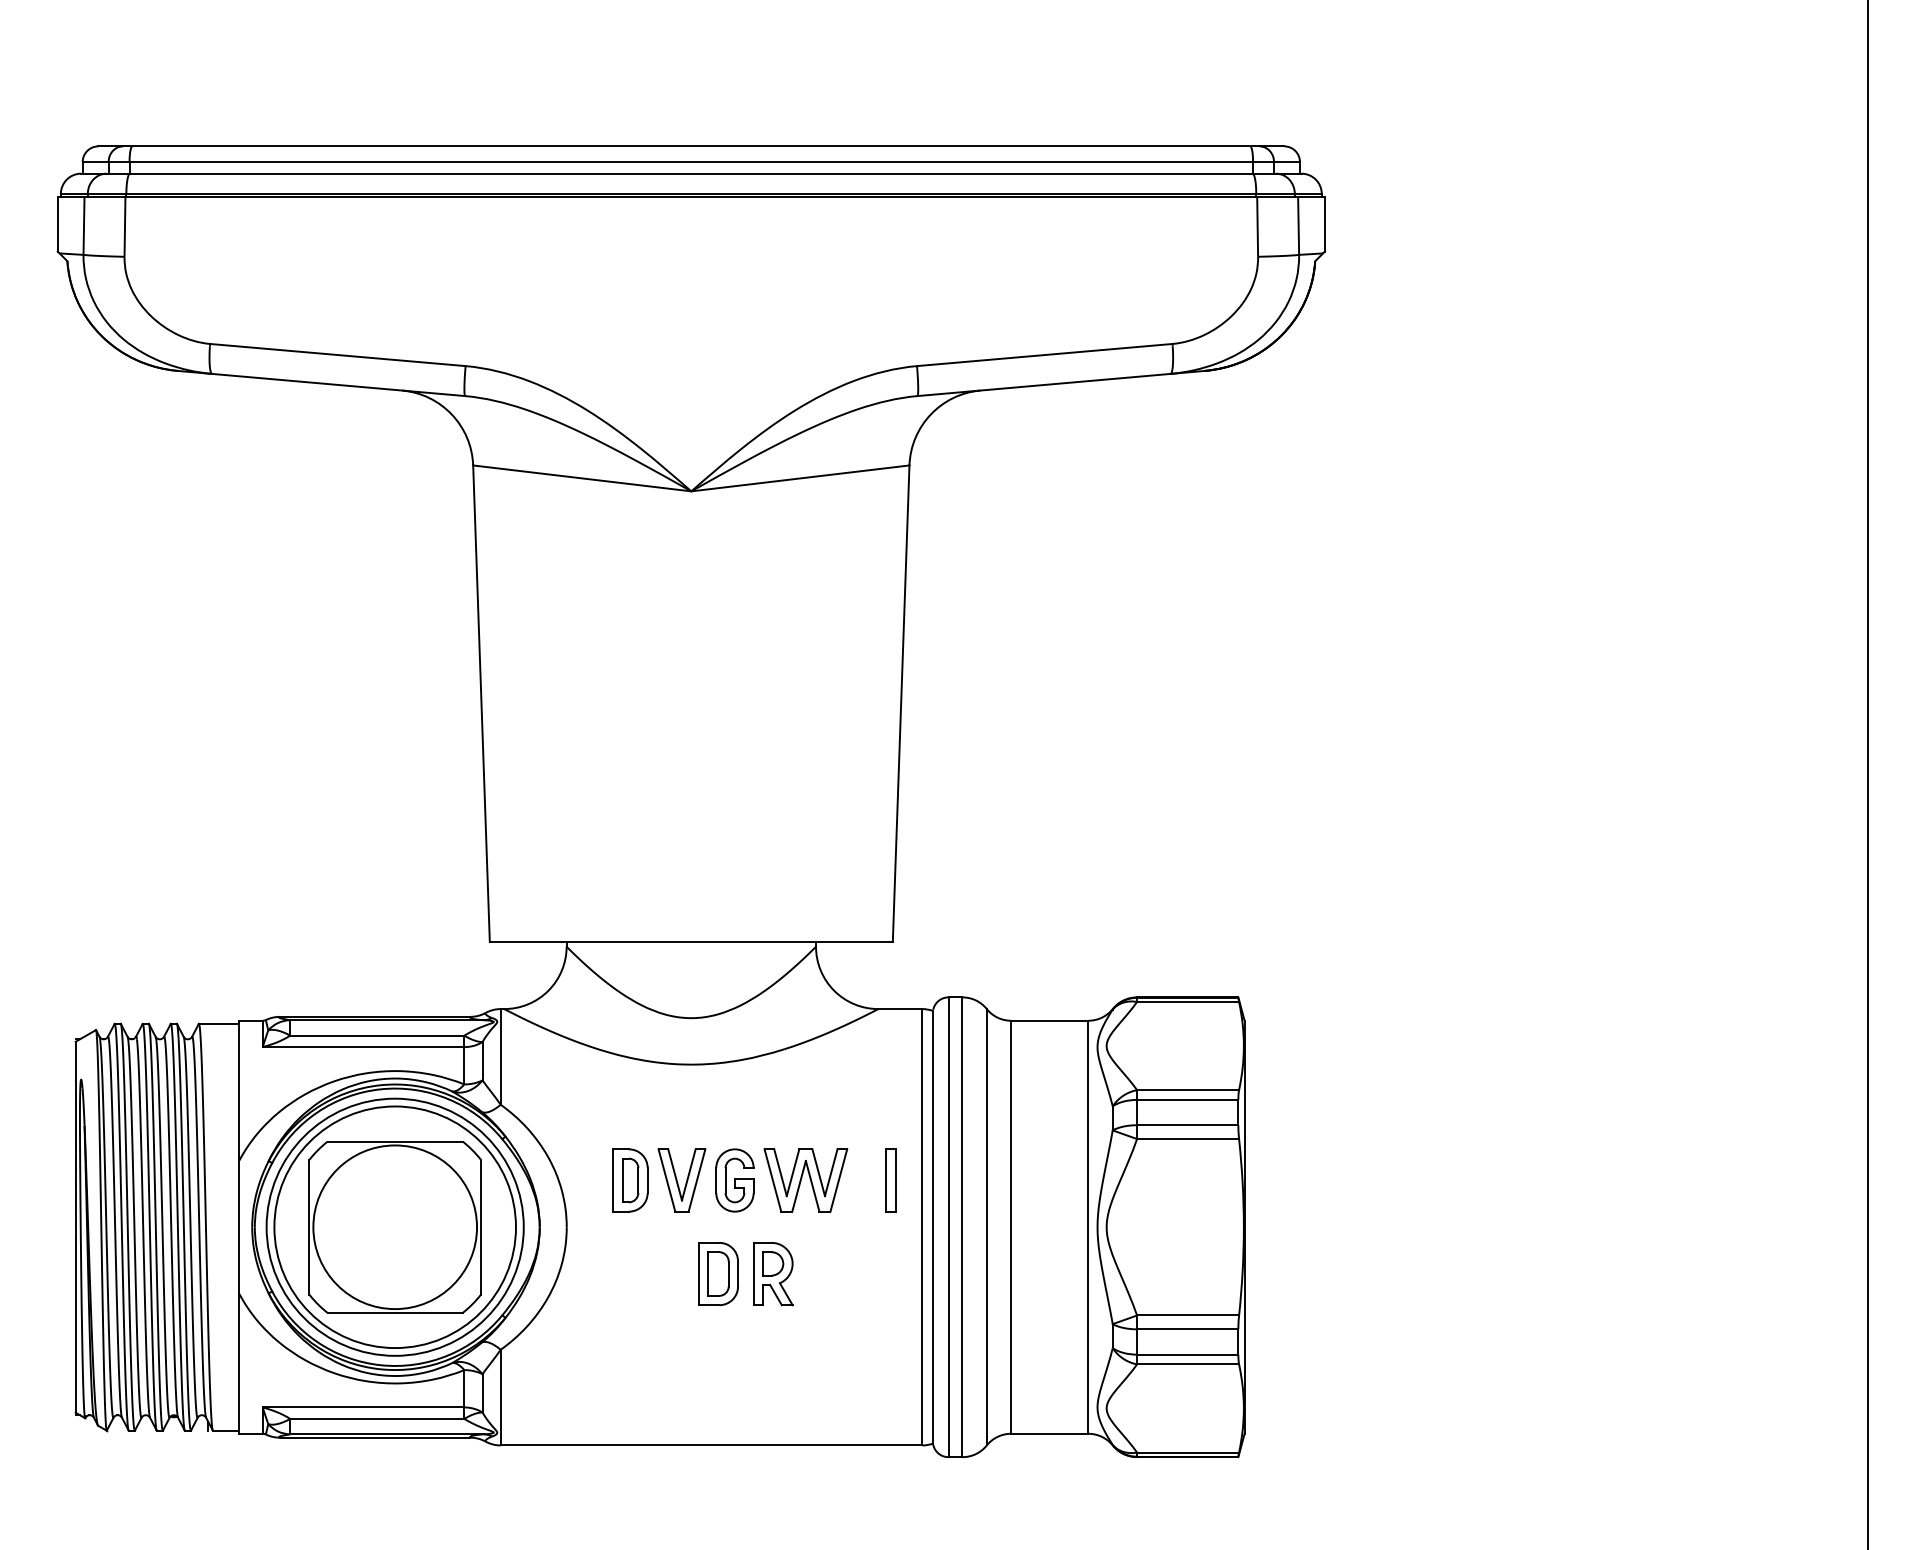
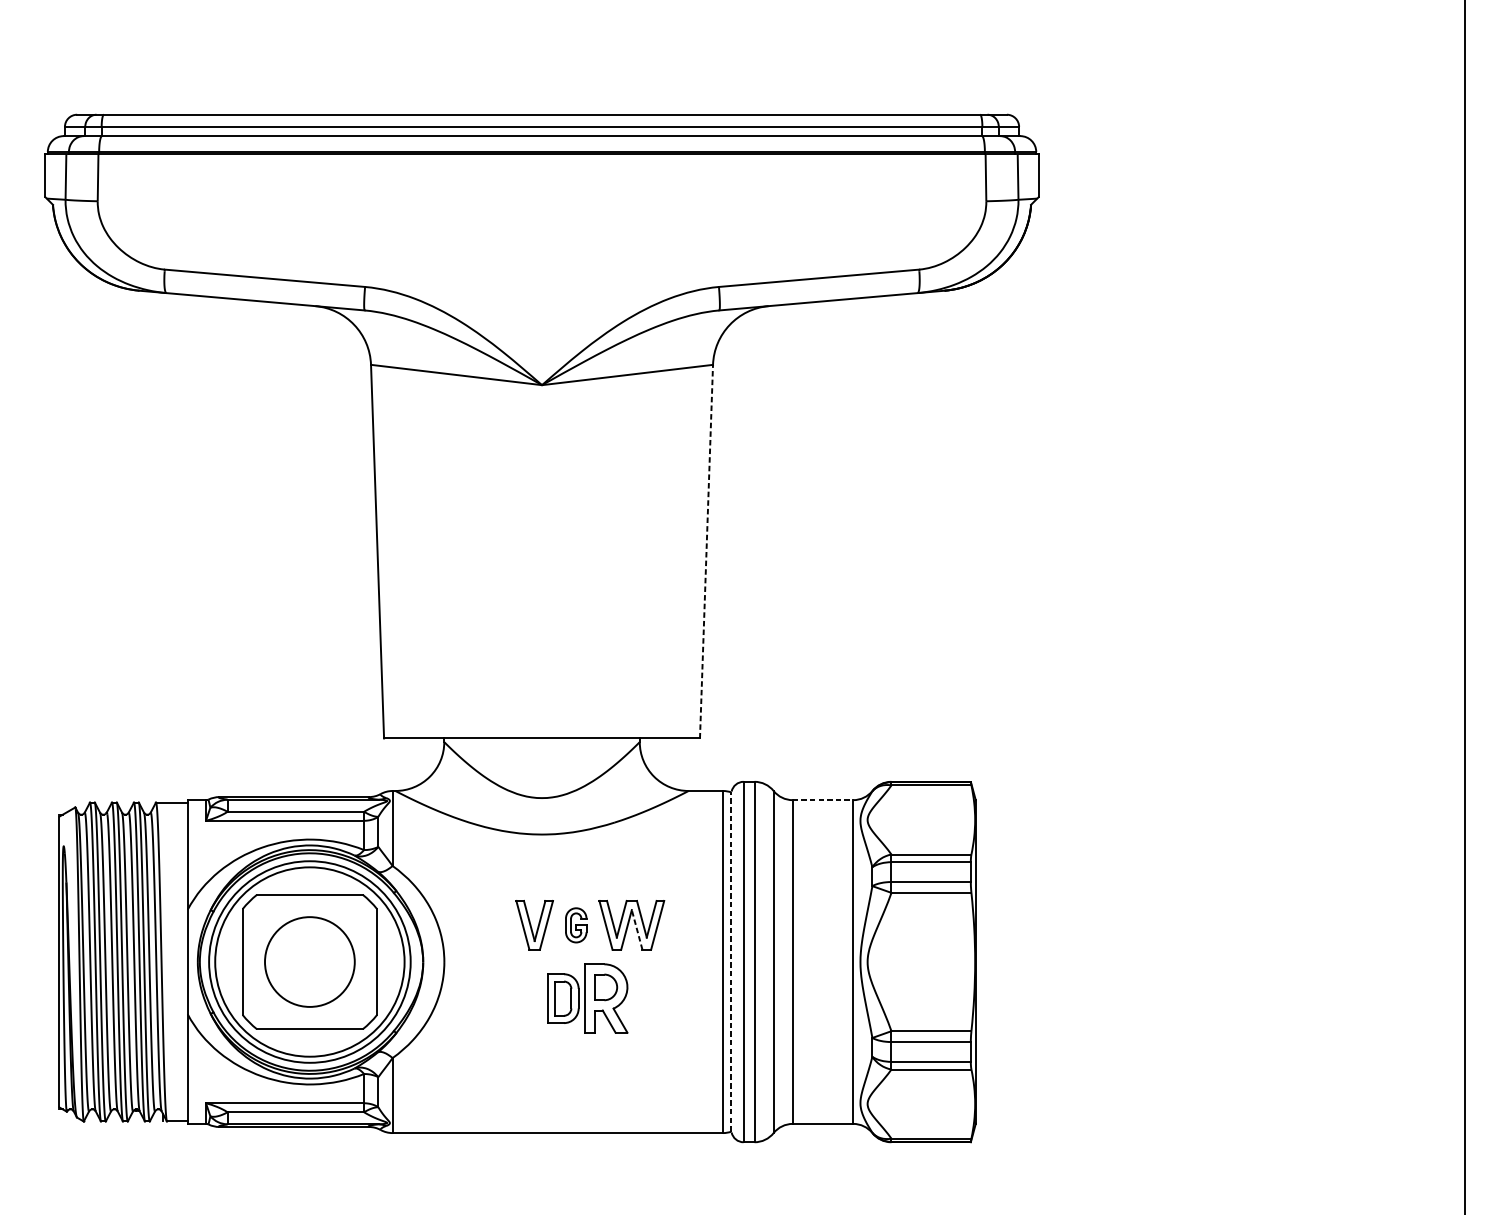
line: (901, 703) -> (706, 551), solid -> dashed
line: (1049, 1020) -> (822, 799), solid -> dashed
part: (630, 1180) -> (494, 925), removed
part: (734, 1180) -> (575, 925), size x0.7
part: (890, 1180) -> (698, 925), removed
line: (812, 1185) -> (637, 929), solid -> dashed
line: (932, 1226) -> (731, 961), solid -> dashed
circle: (395, 1227) -> (310, 962), size x0.7
part: (773, 1274) -> (606, 999), size x1.4

